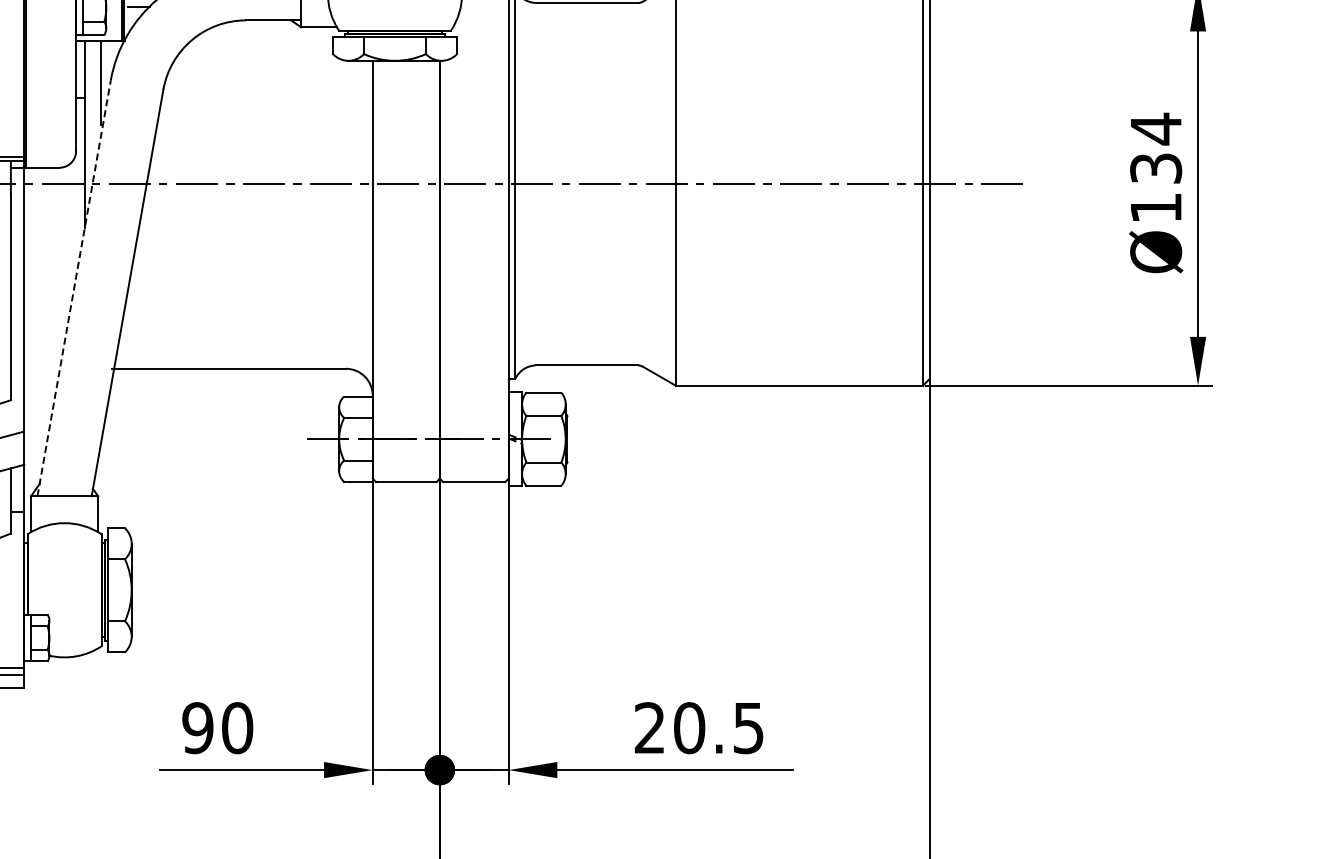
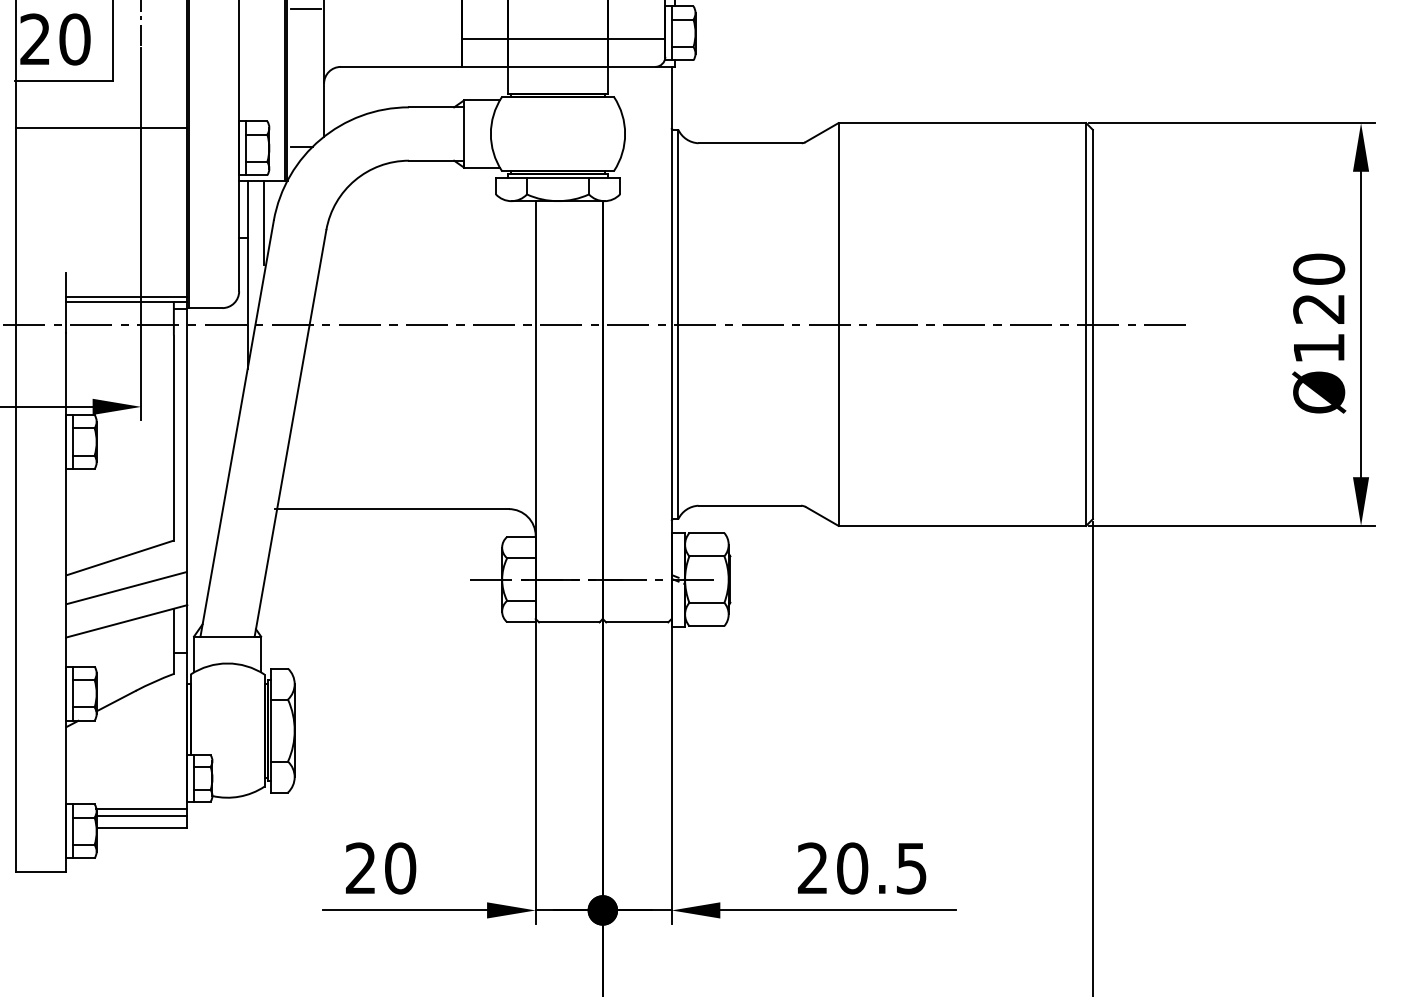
text: (1156, 148) -> (1319, 288), Ø134 -> Ø120
line: (74, 288) -> (237, 428), dashed -> solid
text: (197, 728) -> (360, 868), 90 -> 20

